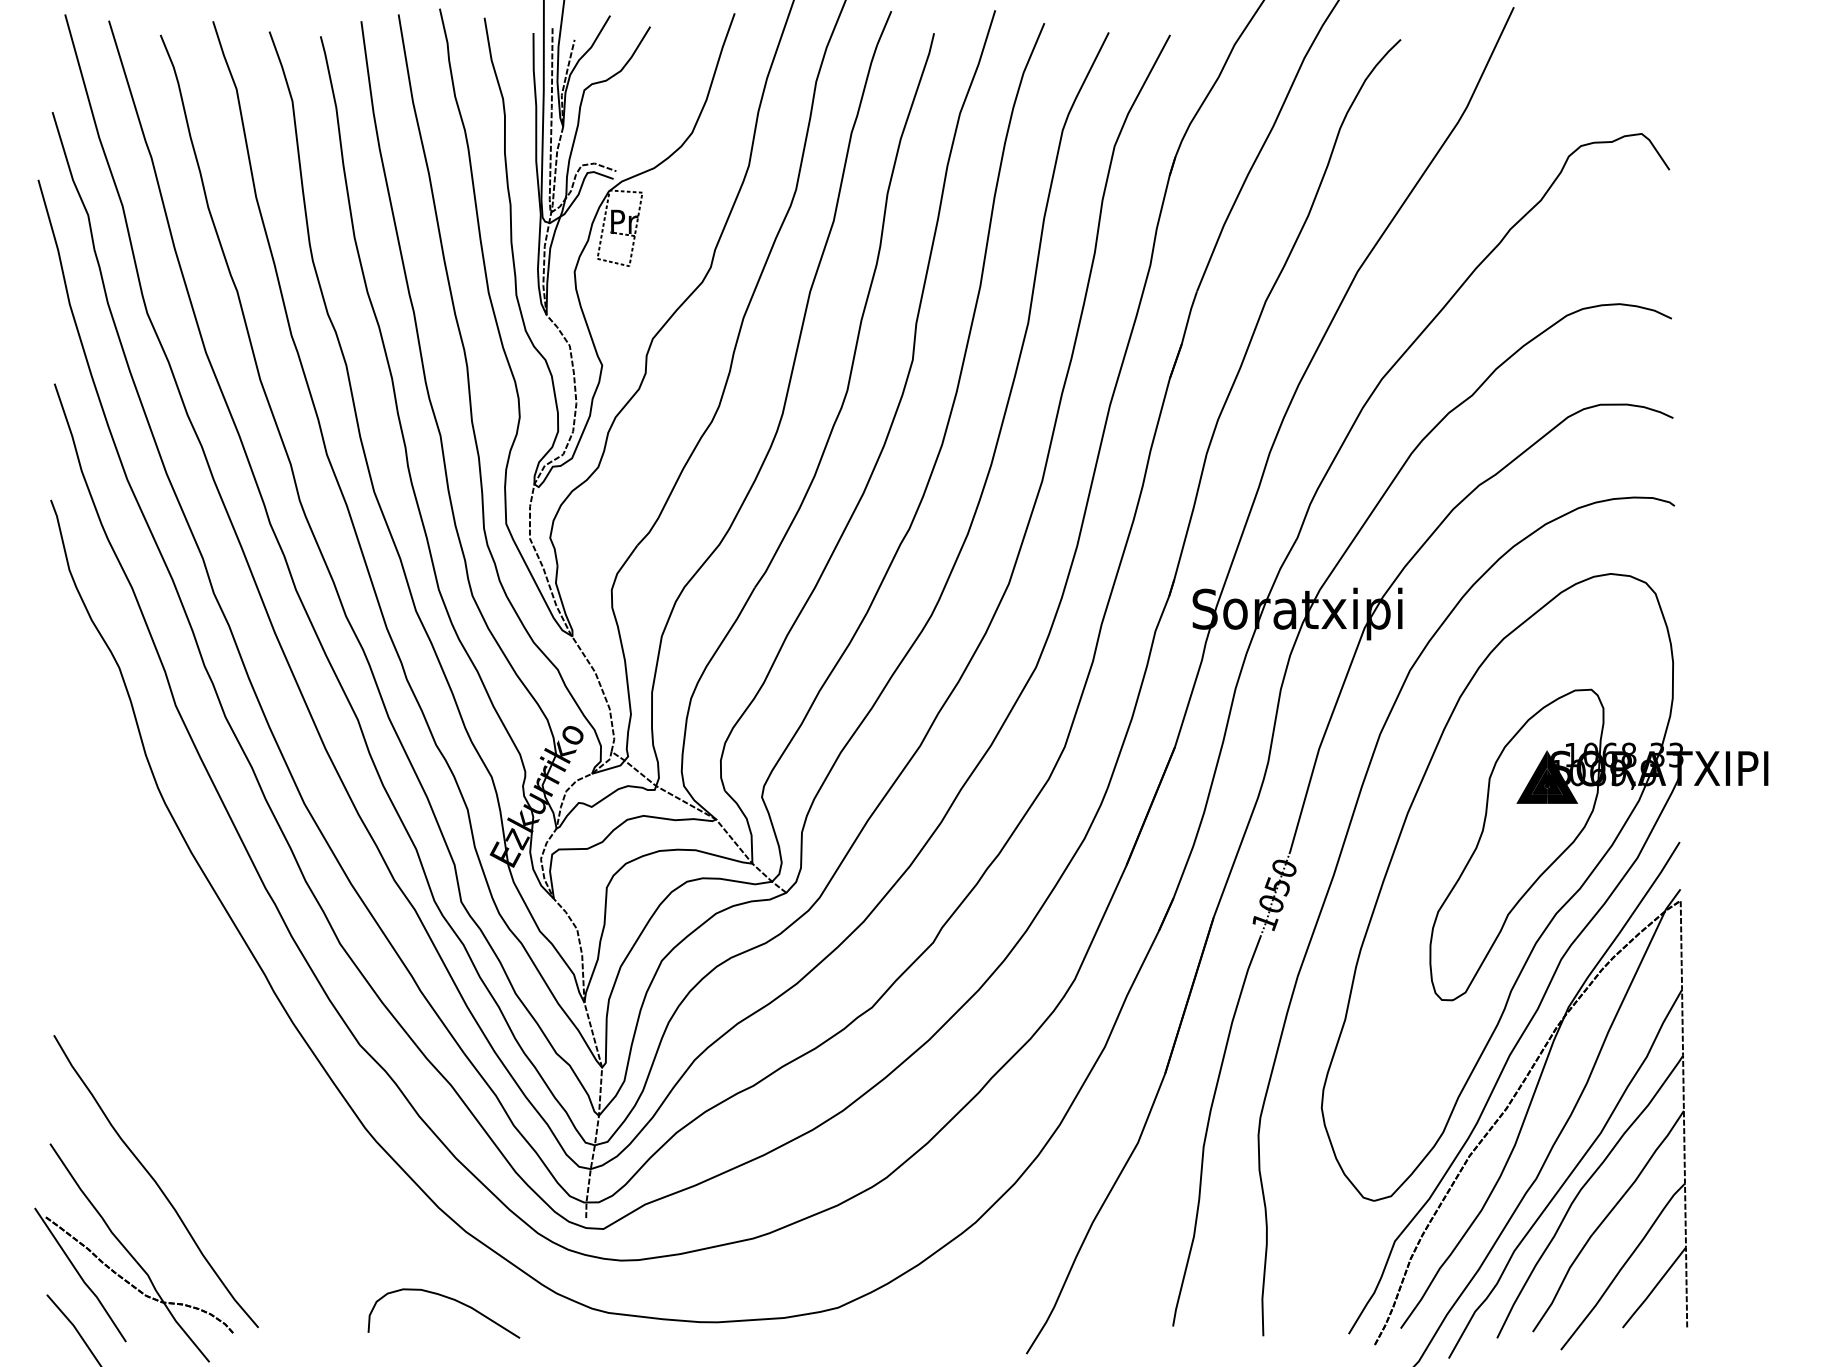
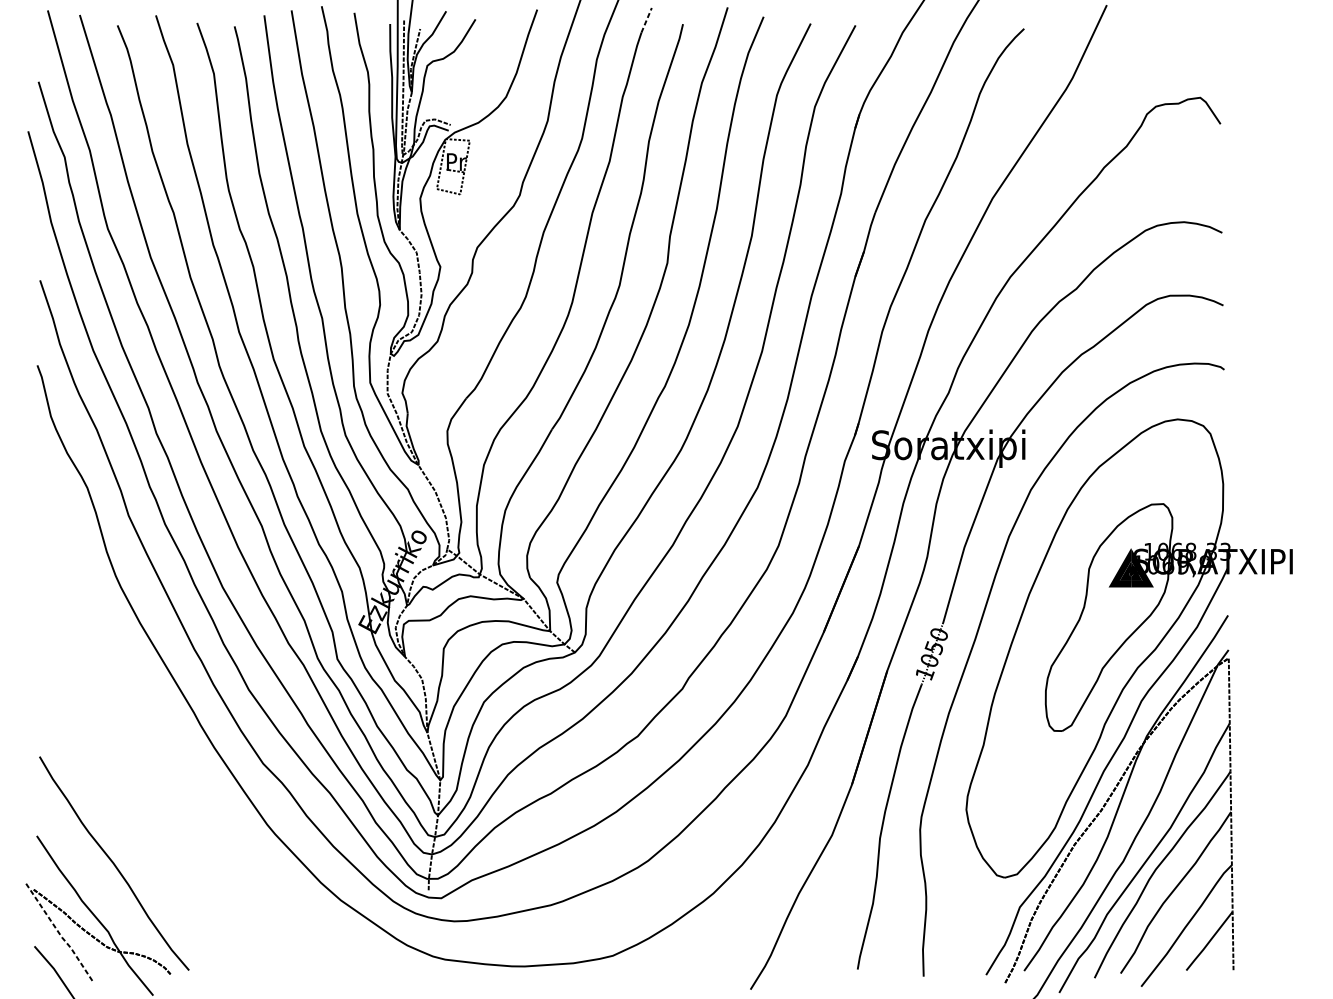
line: (884, 27) -> (646, 19), solid -> dashed
line: (80, 1275) -> (59, 932), solid -> dashed
curve: (447, 1298) -> (327, 949), removed

